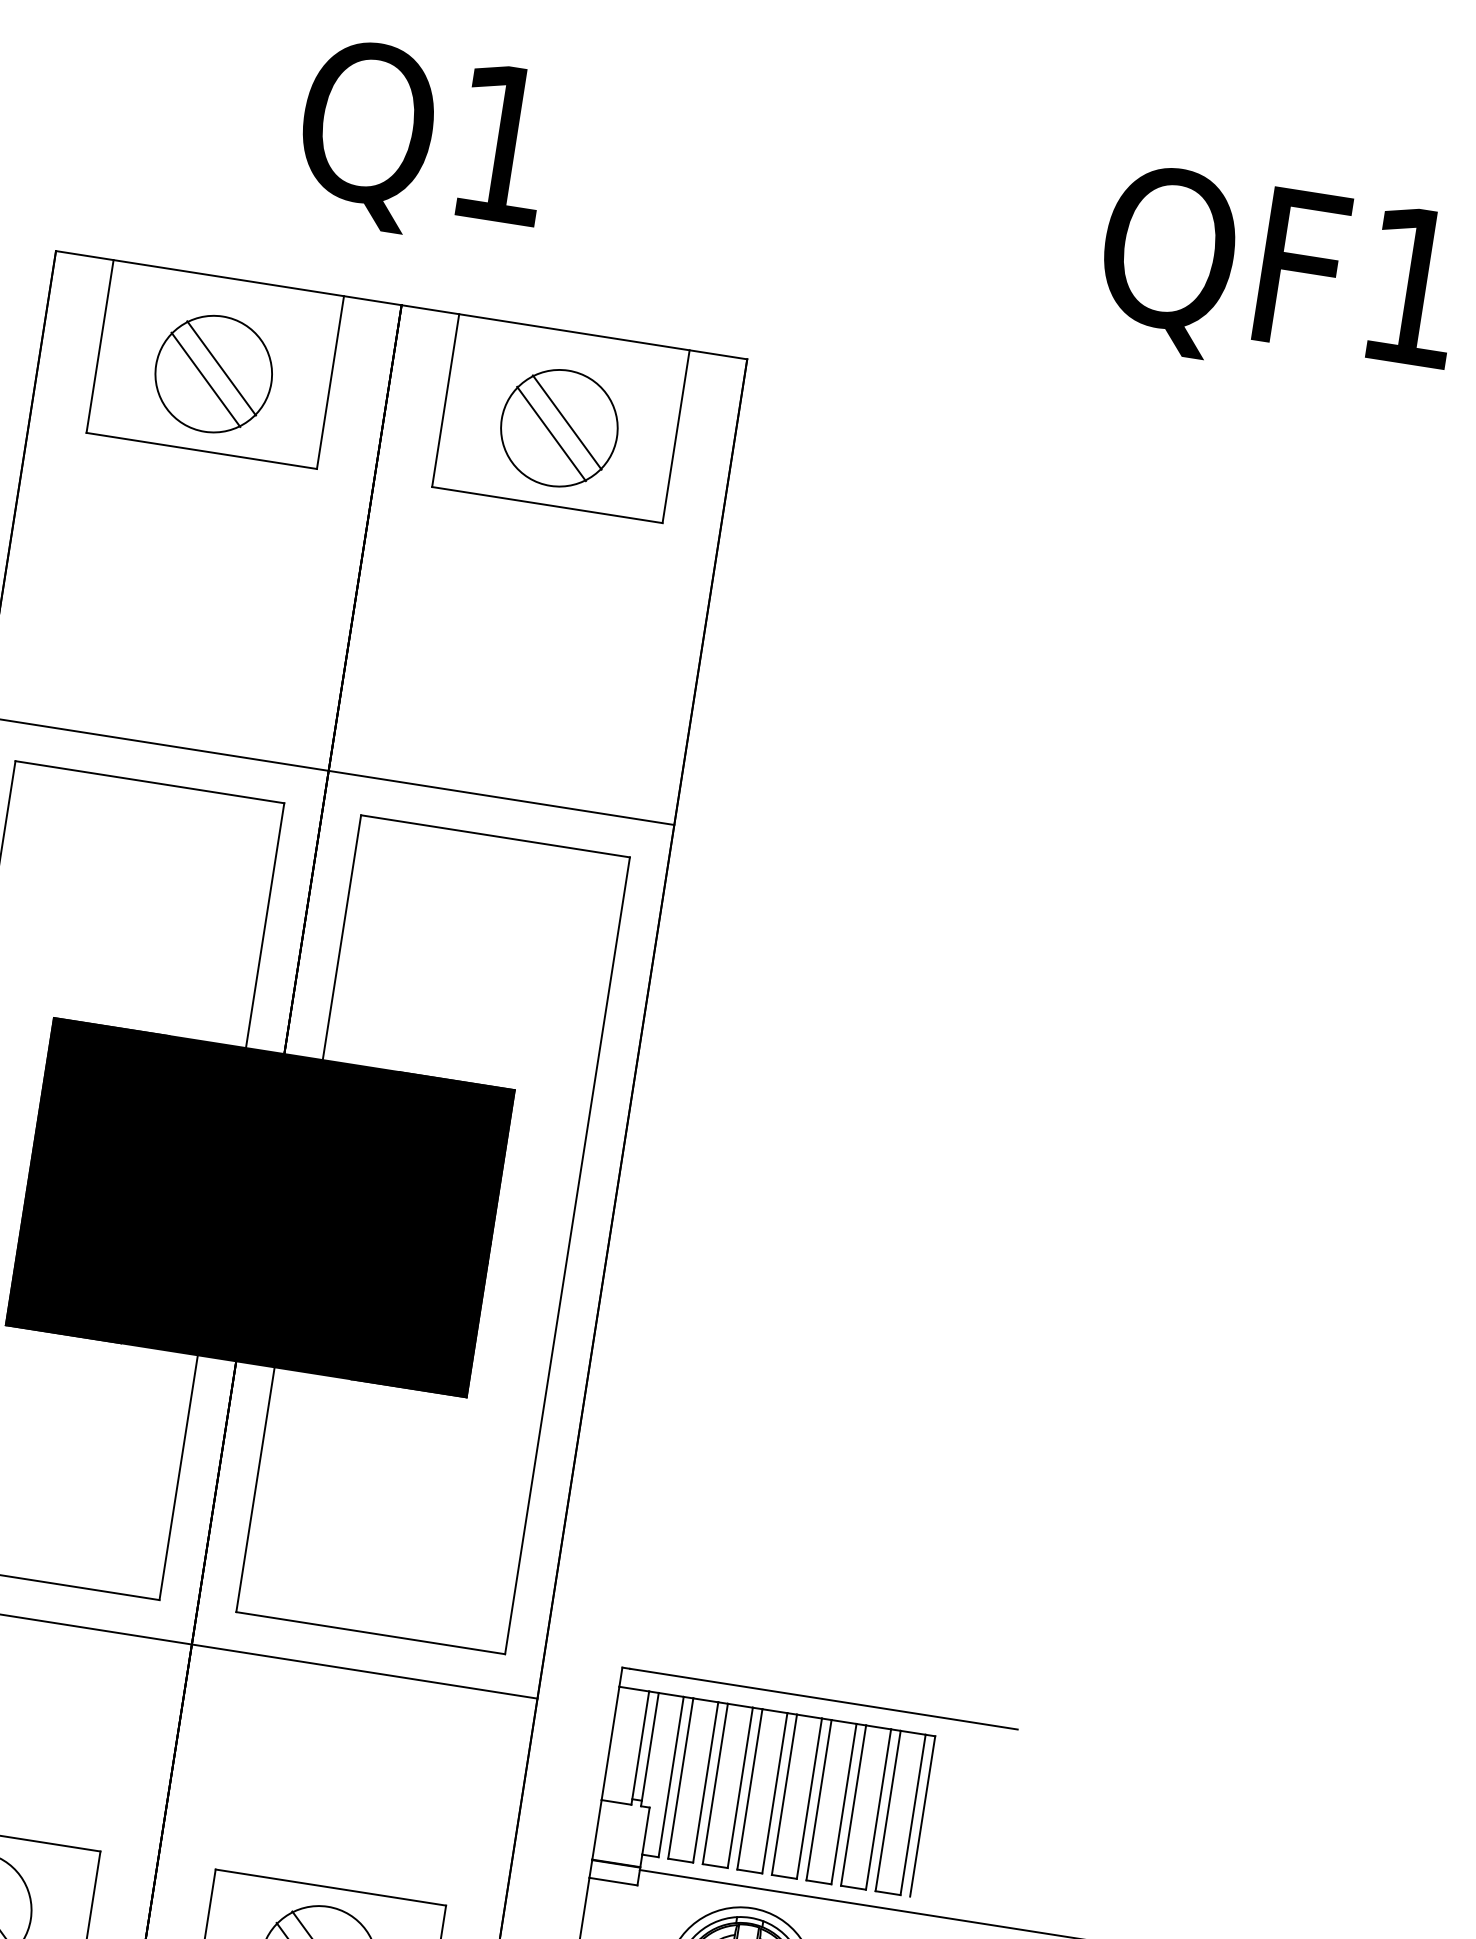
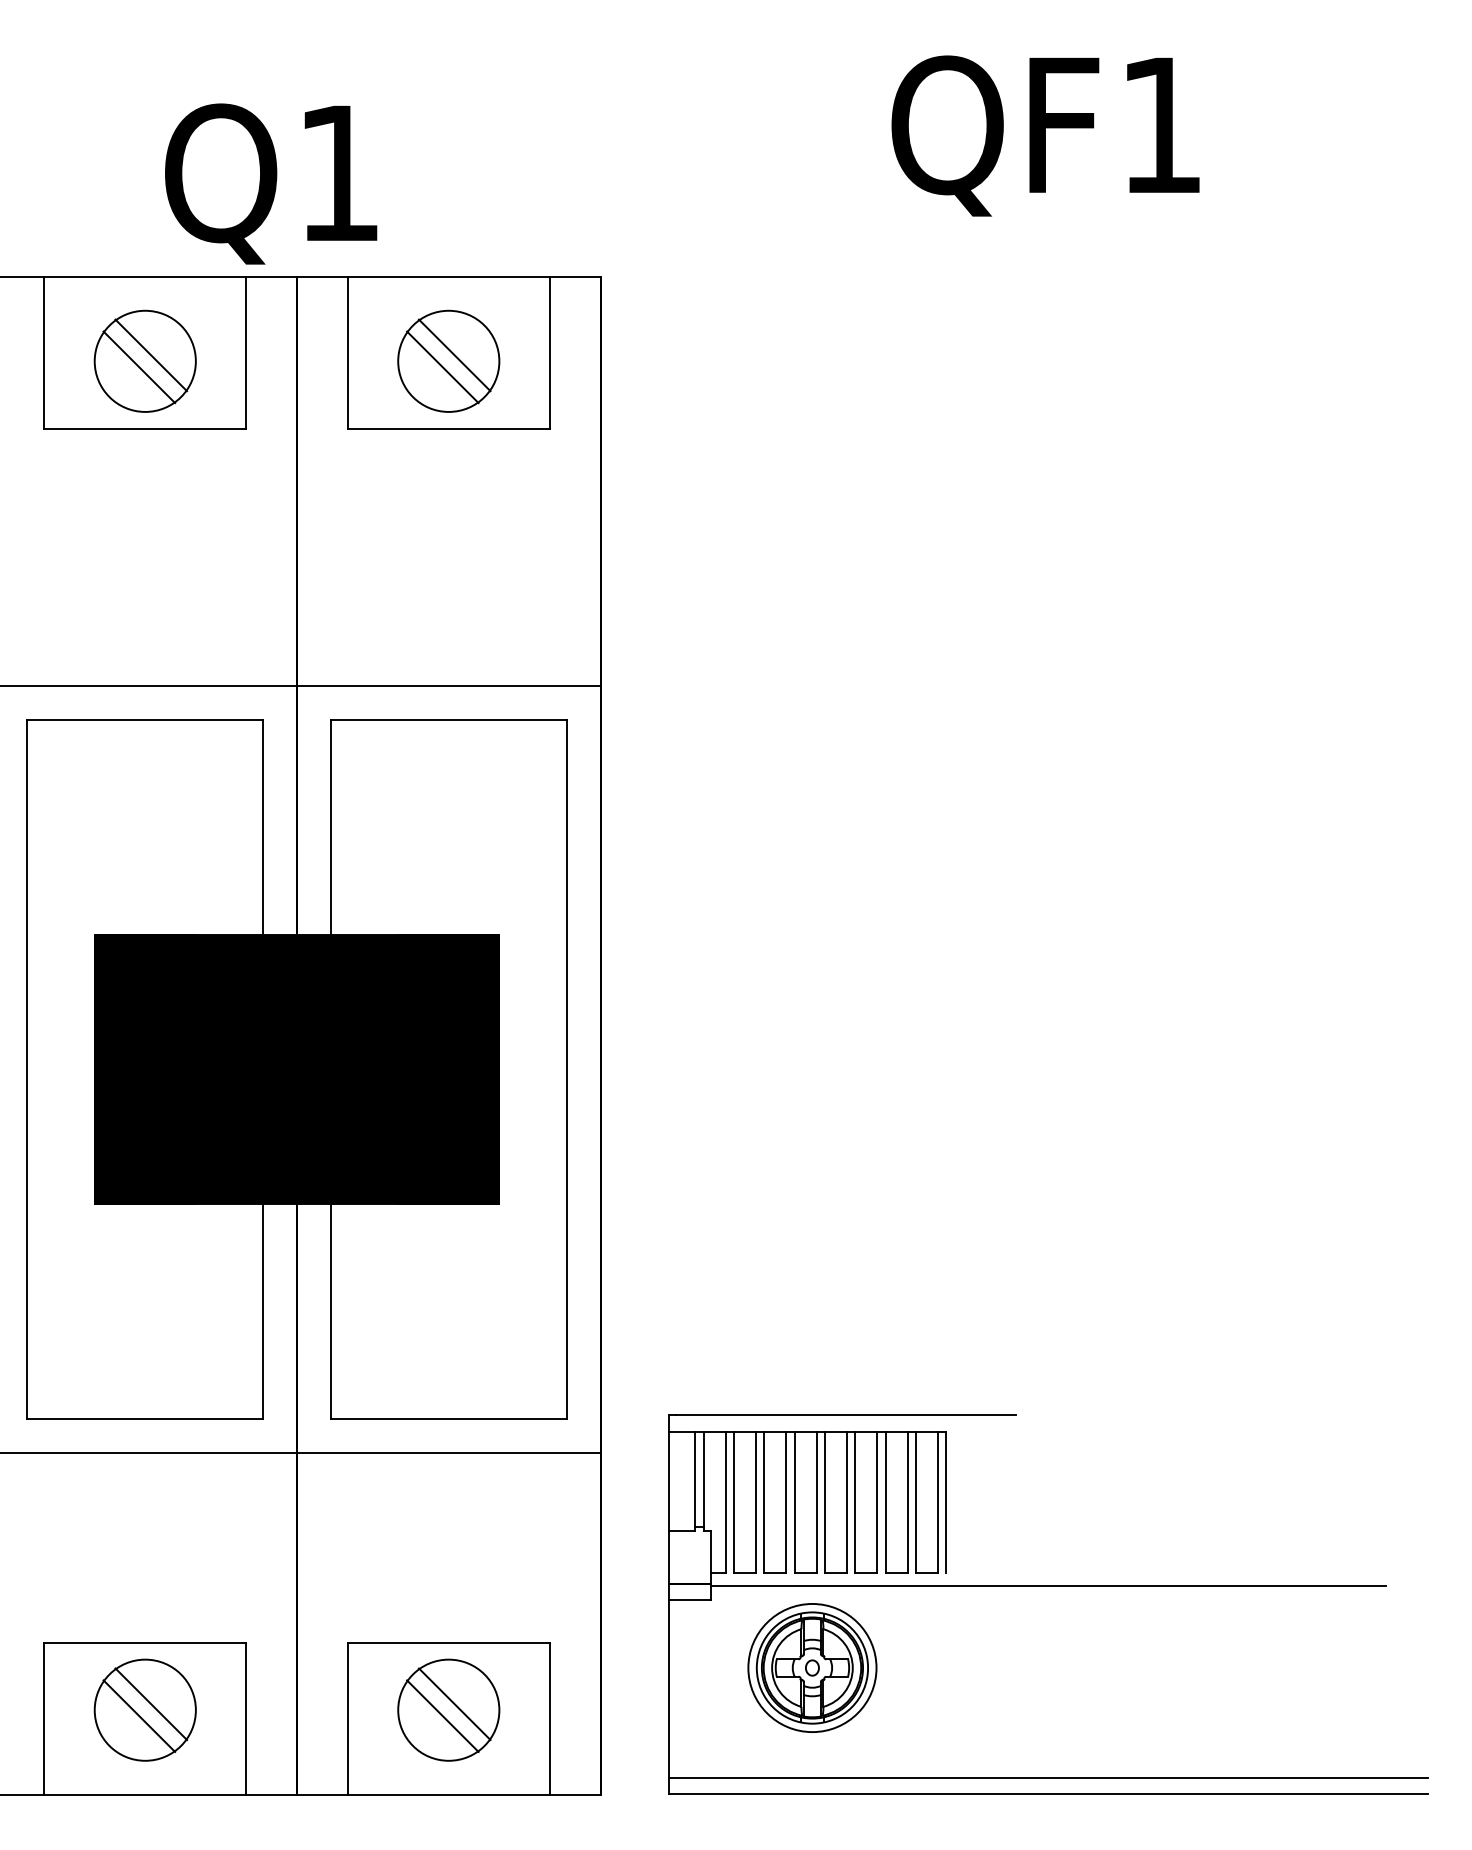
text: (423, 143) -> (271, 183), moved

